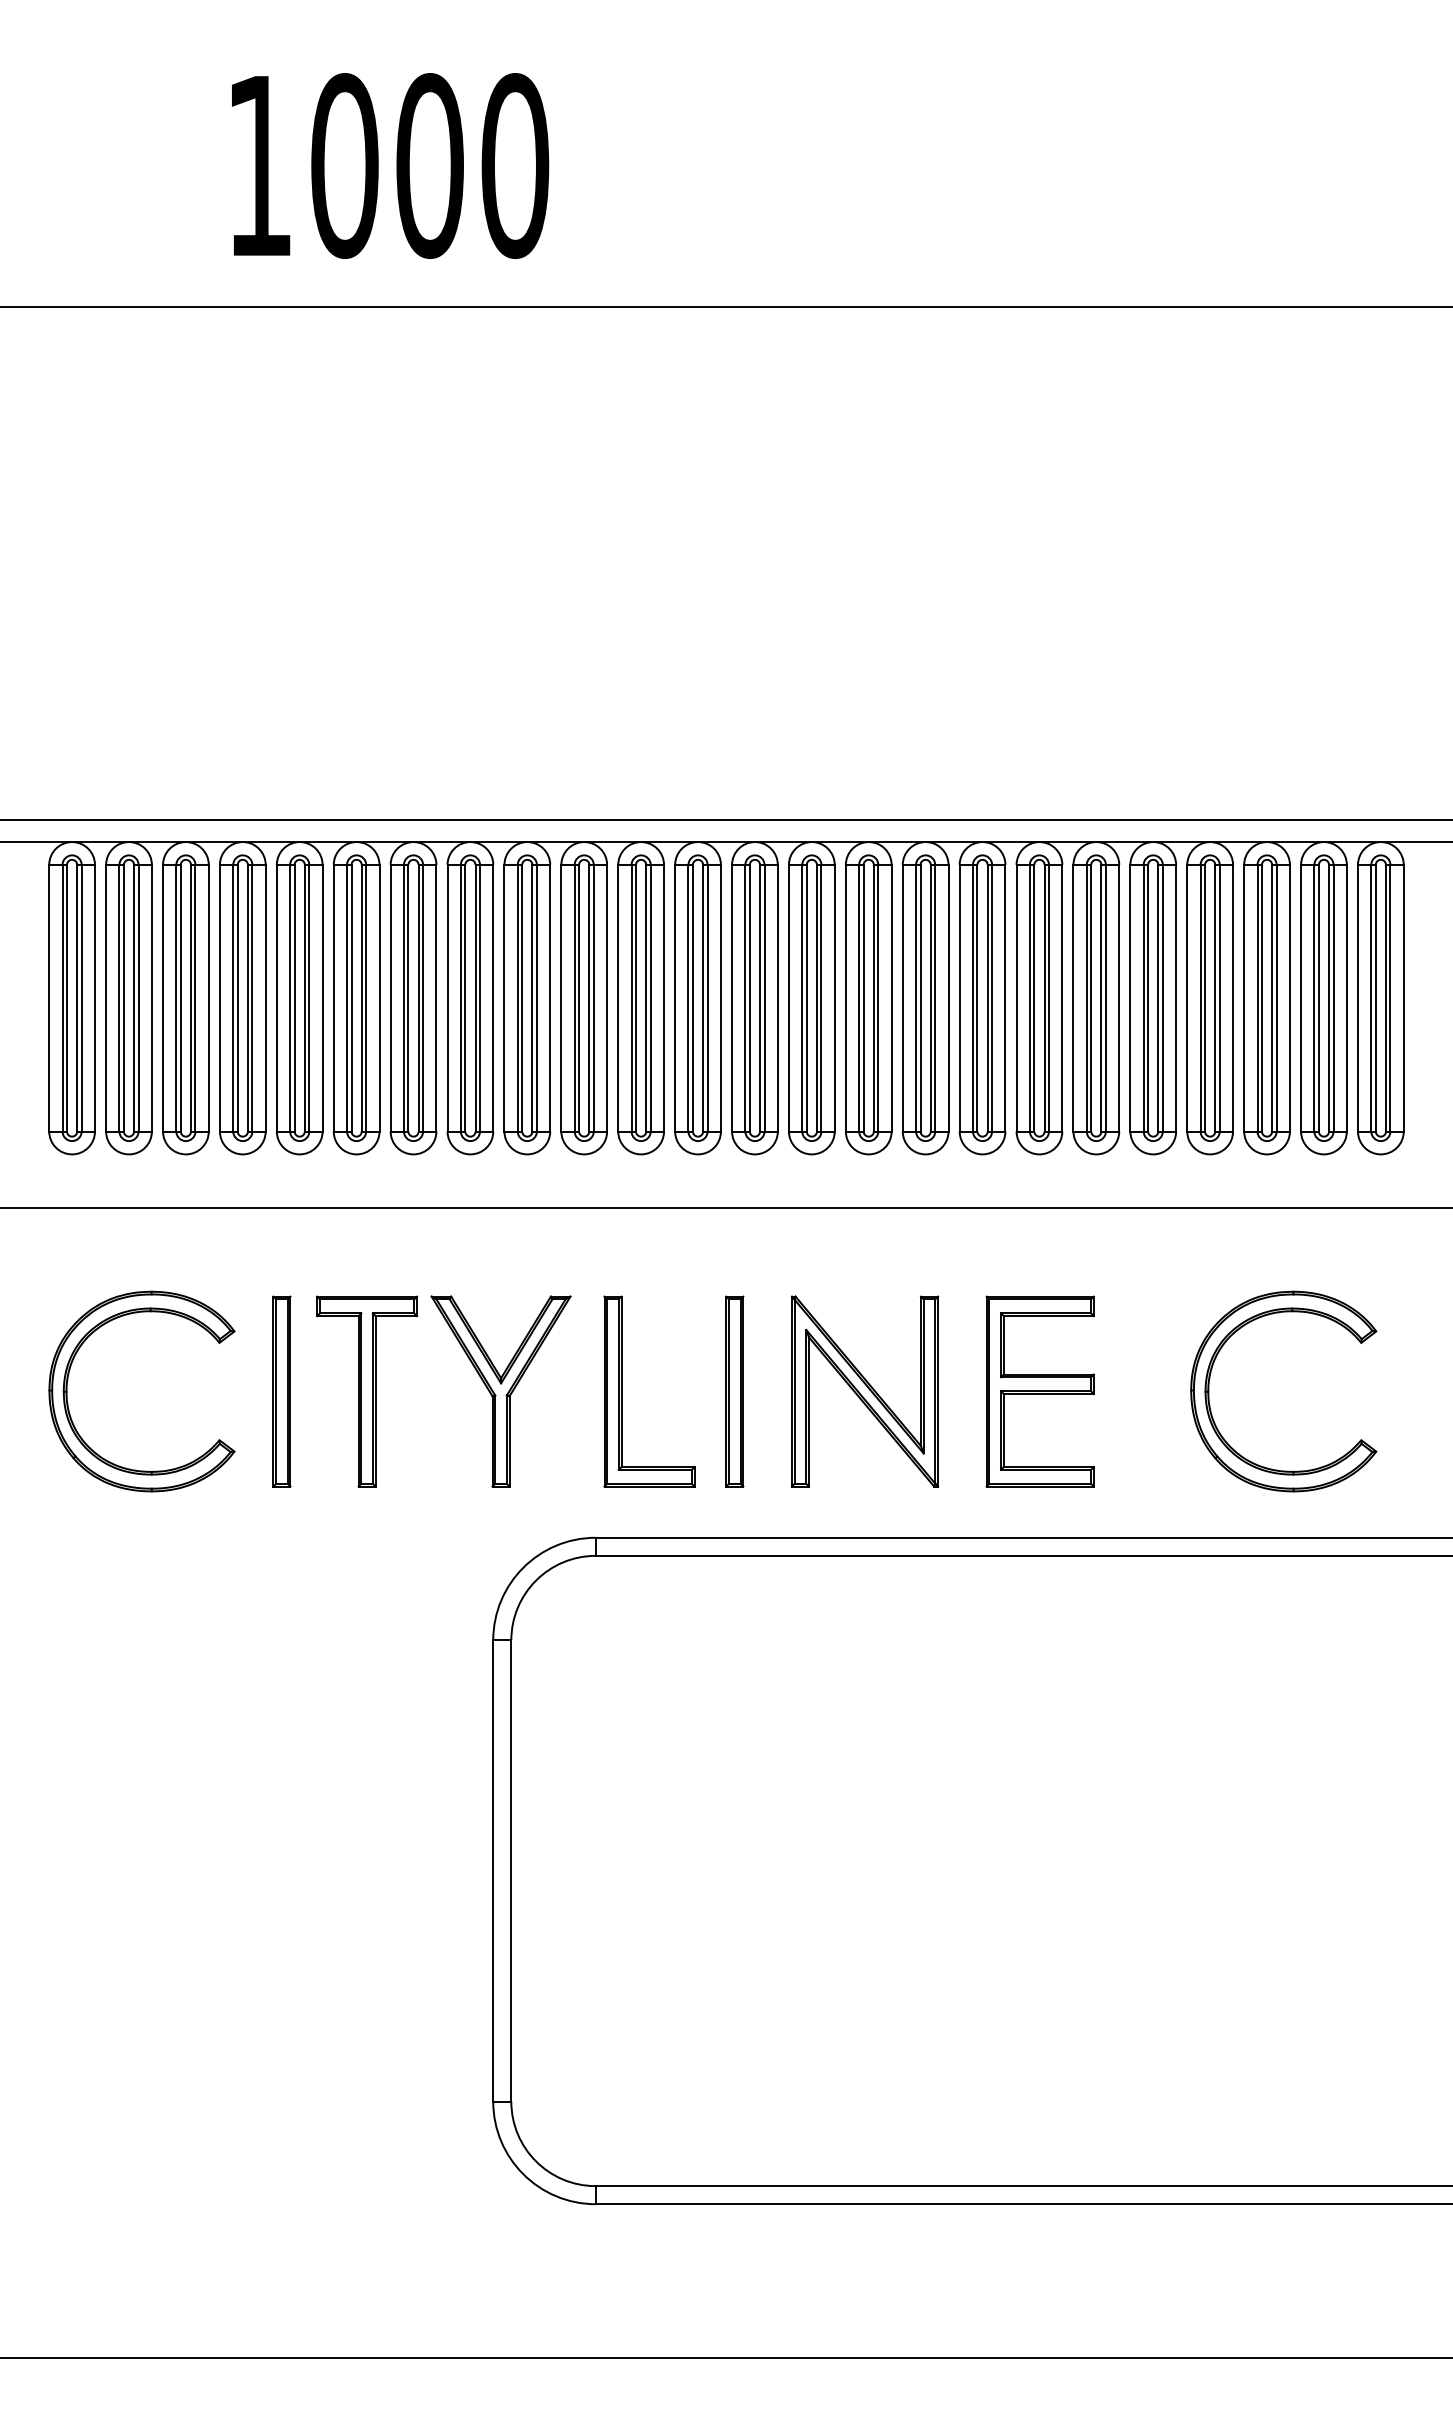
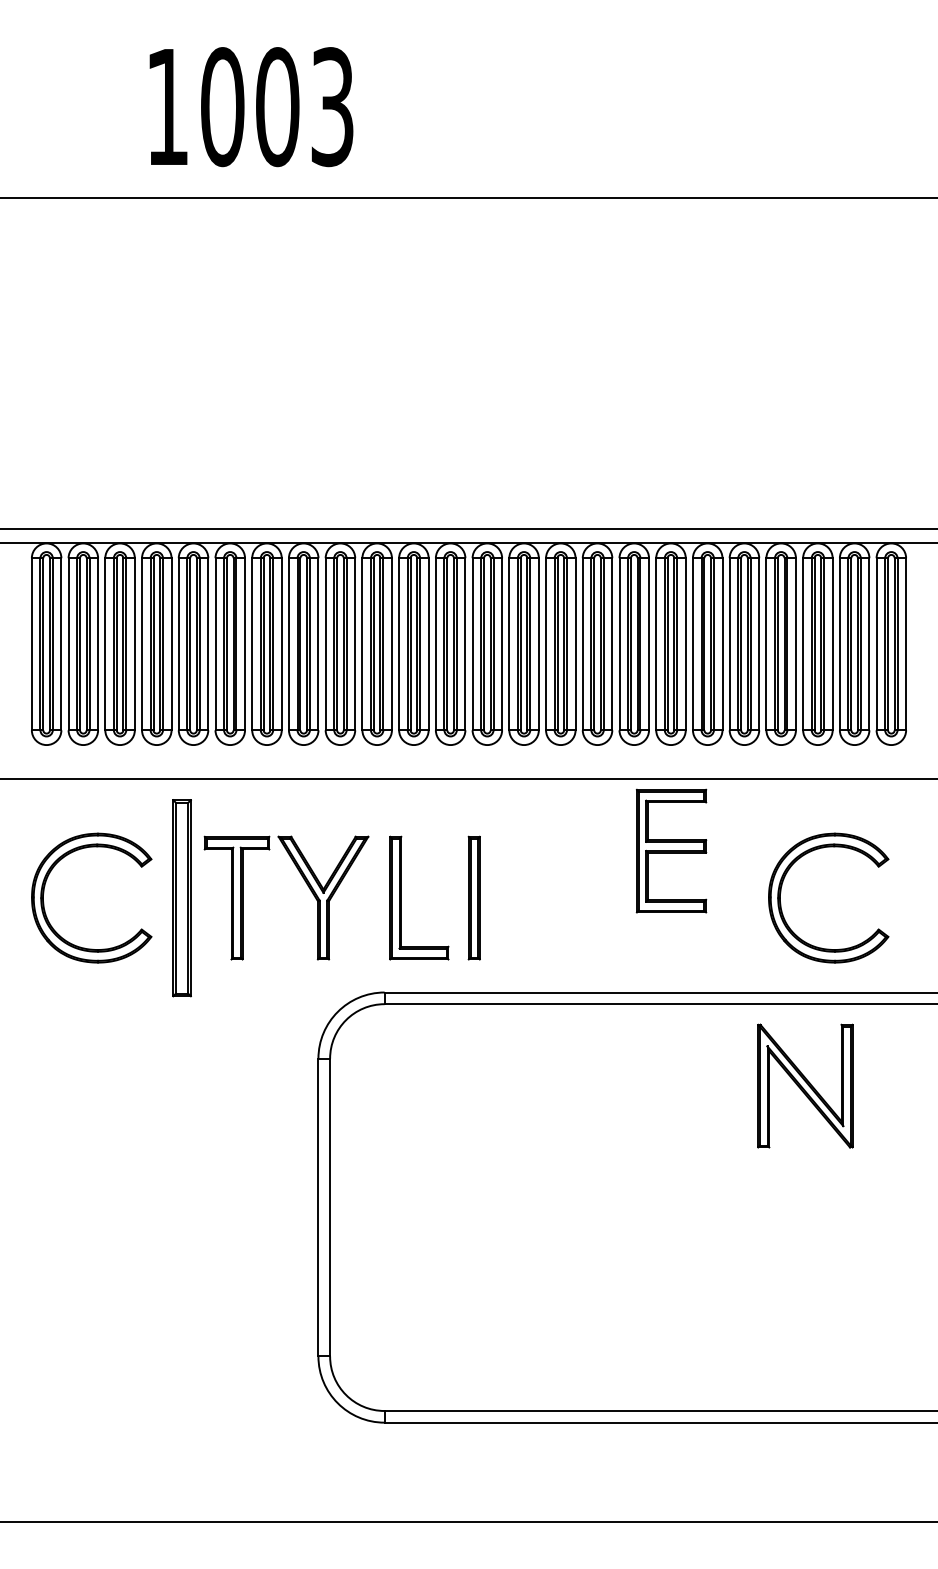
text: (515, 166) -> (332, 107), 1000 -> 1003
part: (281, 1390) -> (181, 897), size x1.6
part: (865, 1390) -> (805, 1085), moved
part: (1040, 1390) -> (671, 850), moved

